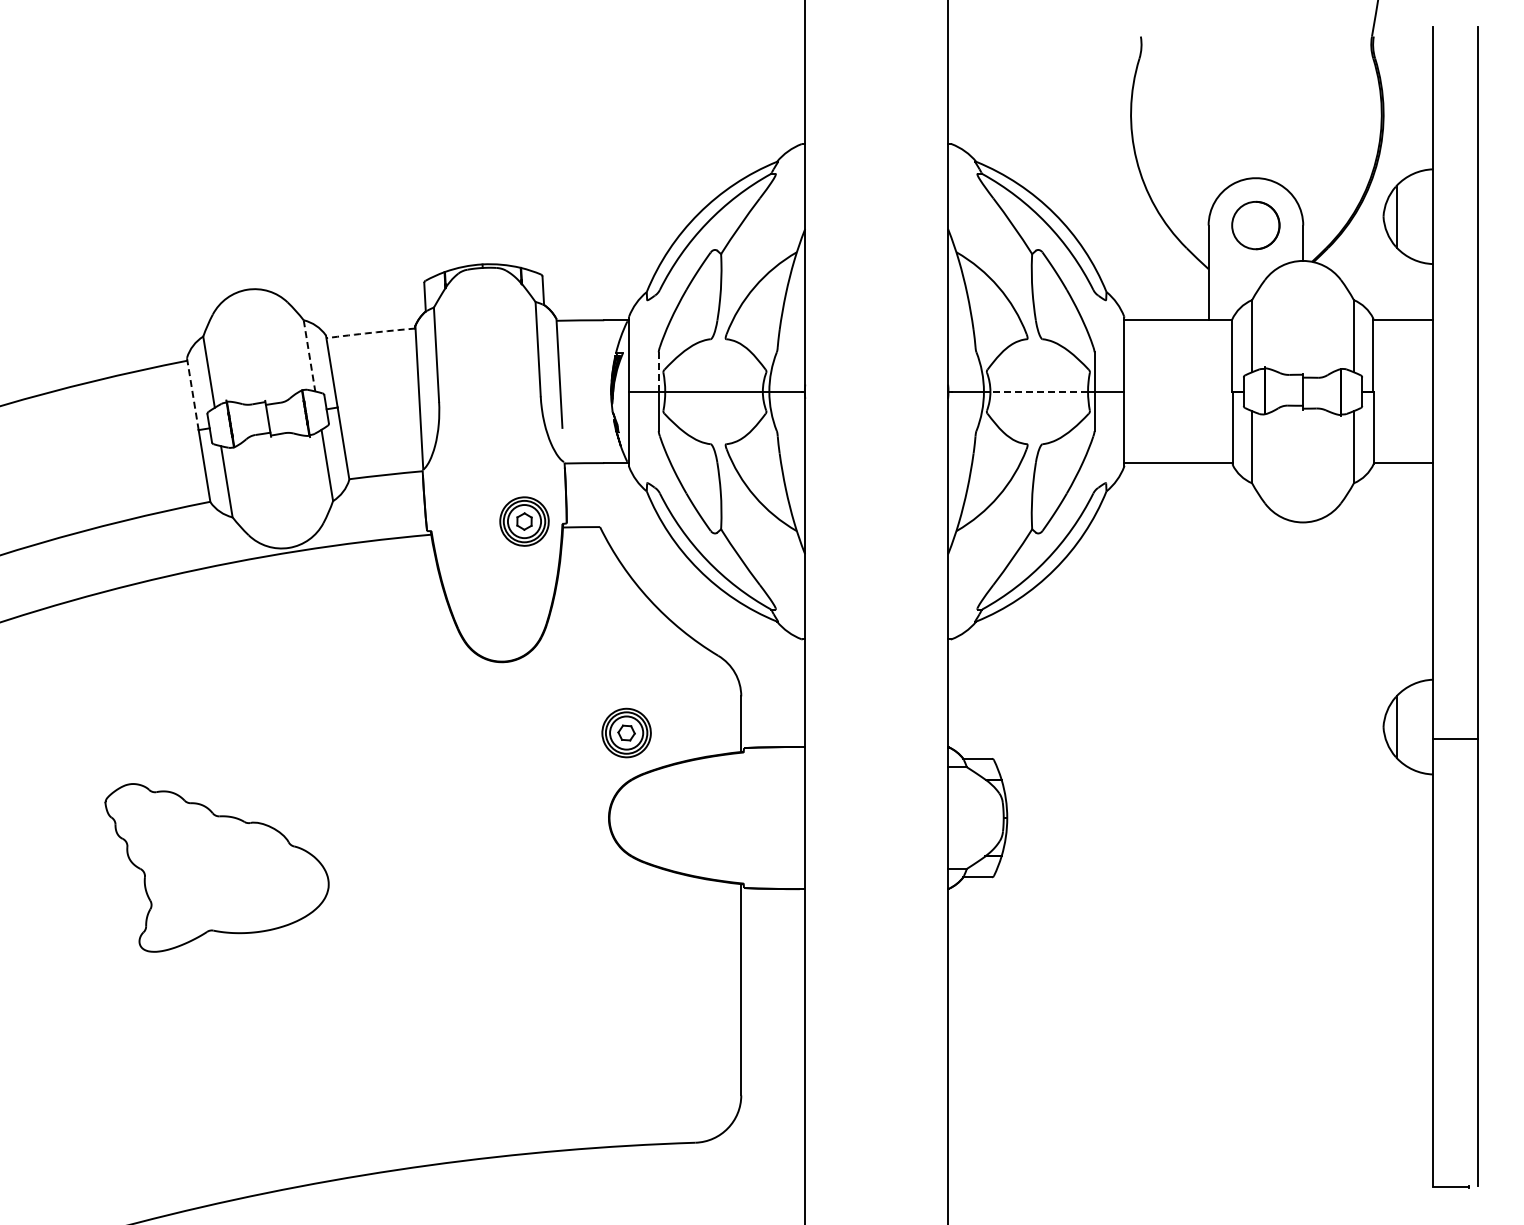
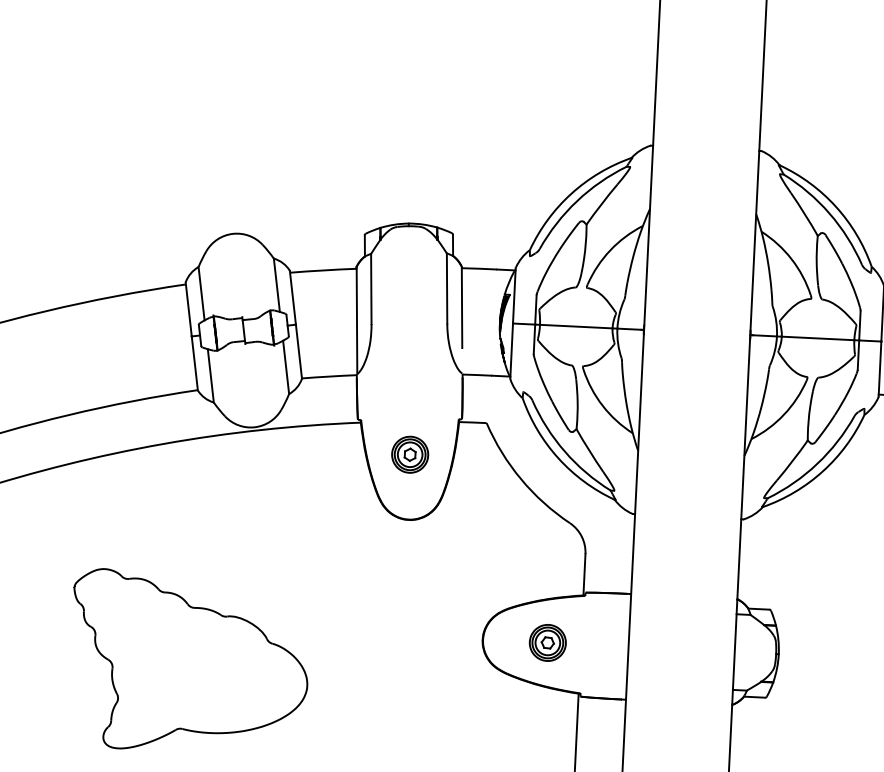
arc: (370, 332) -> (323, 270), dashed -> solid
line: (309, 356) -> (276, 285), dashed -> solid
line: (658, 372) -> (535, 310), dashed -> solid
line: (1039, 391) -> (818, 338), dashed -> solid
line: (192, 394) -> (188, 309), dashed -> solid
part: (524, 521) -> (410, 454), moved
part: (626, 732) -> (547, 642), moved
part: (216, 867) -> (189, 662), size x1.43

